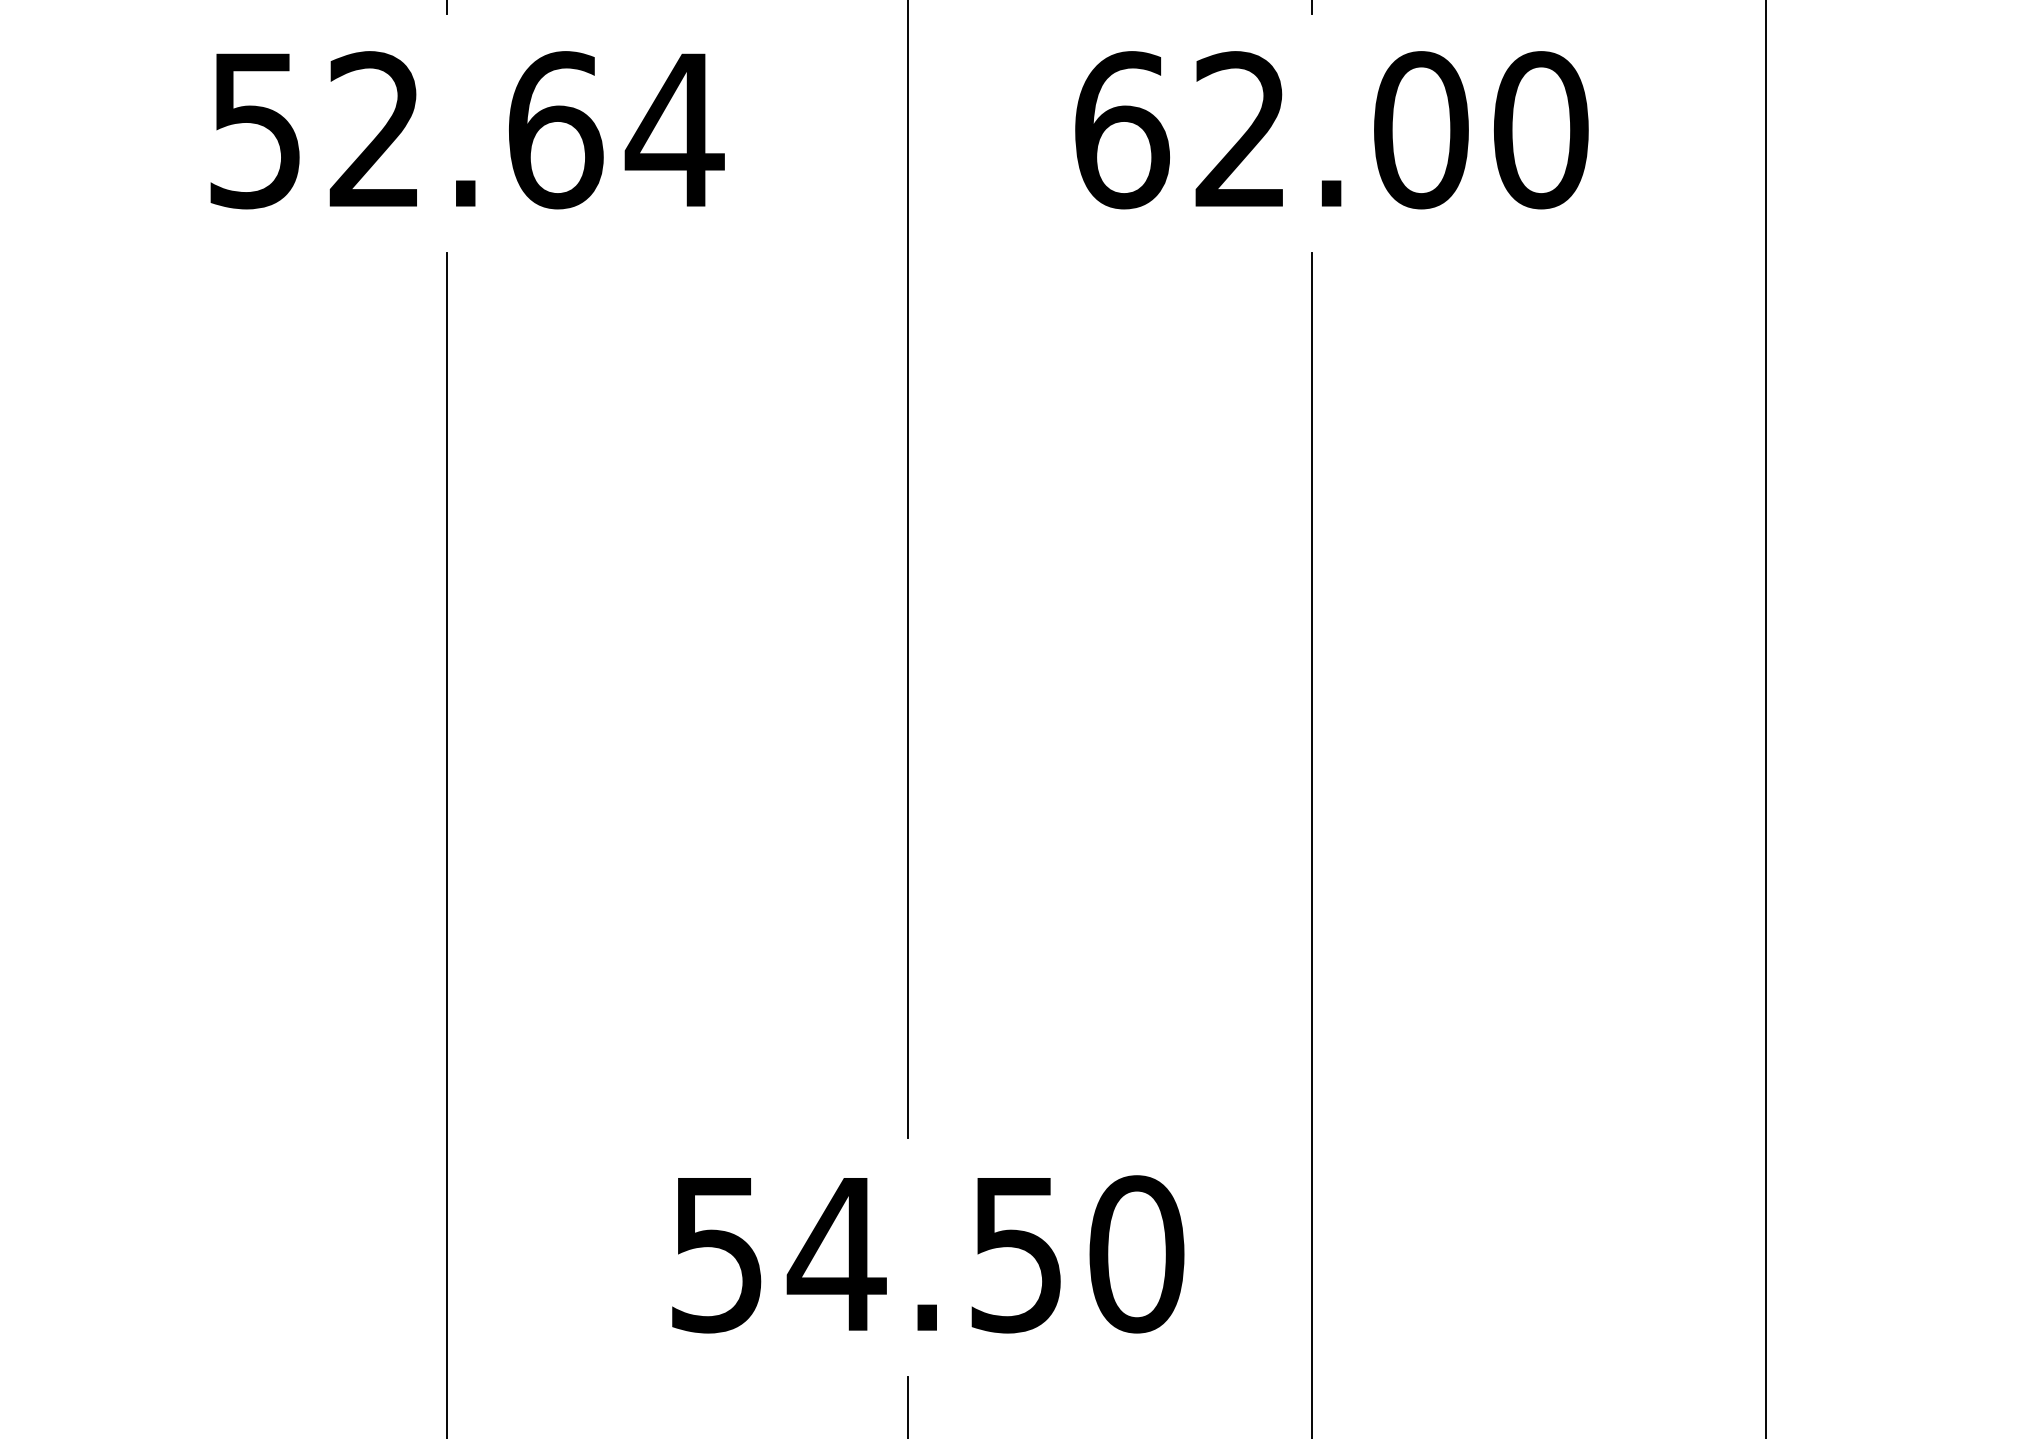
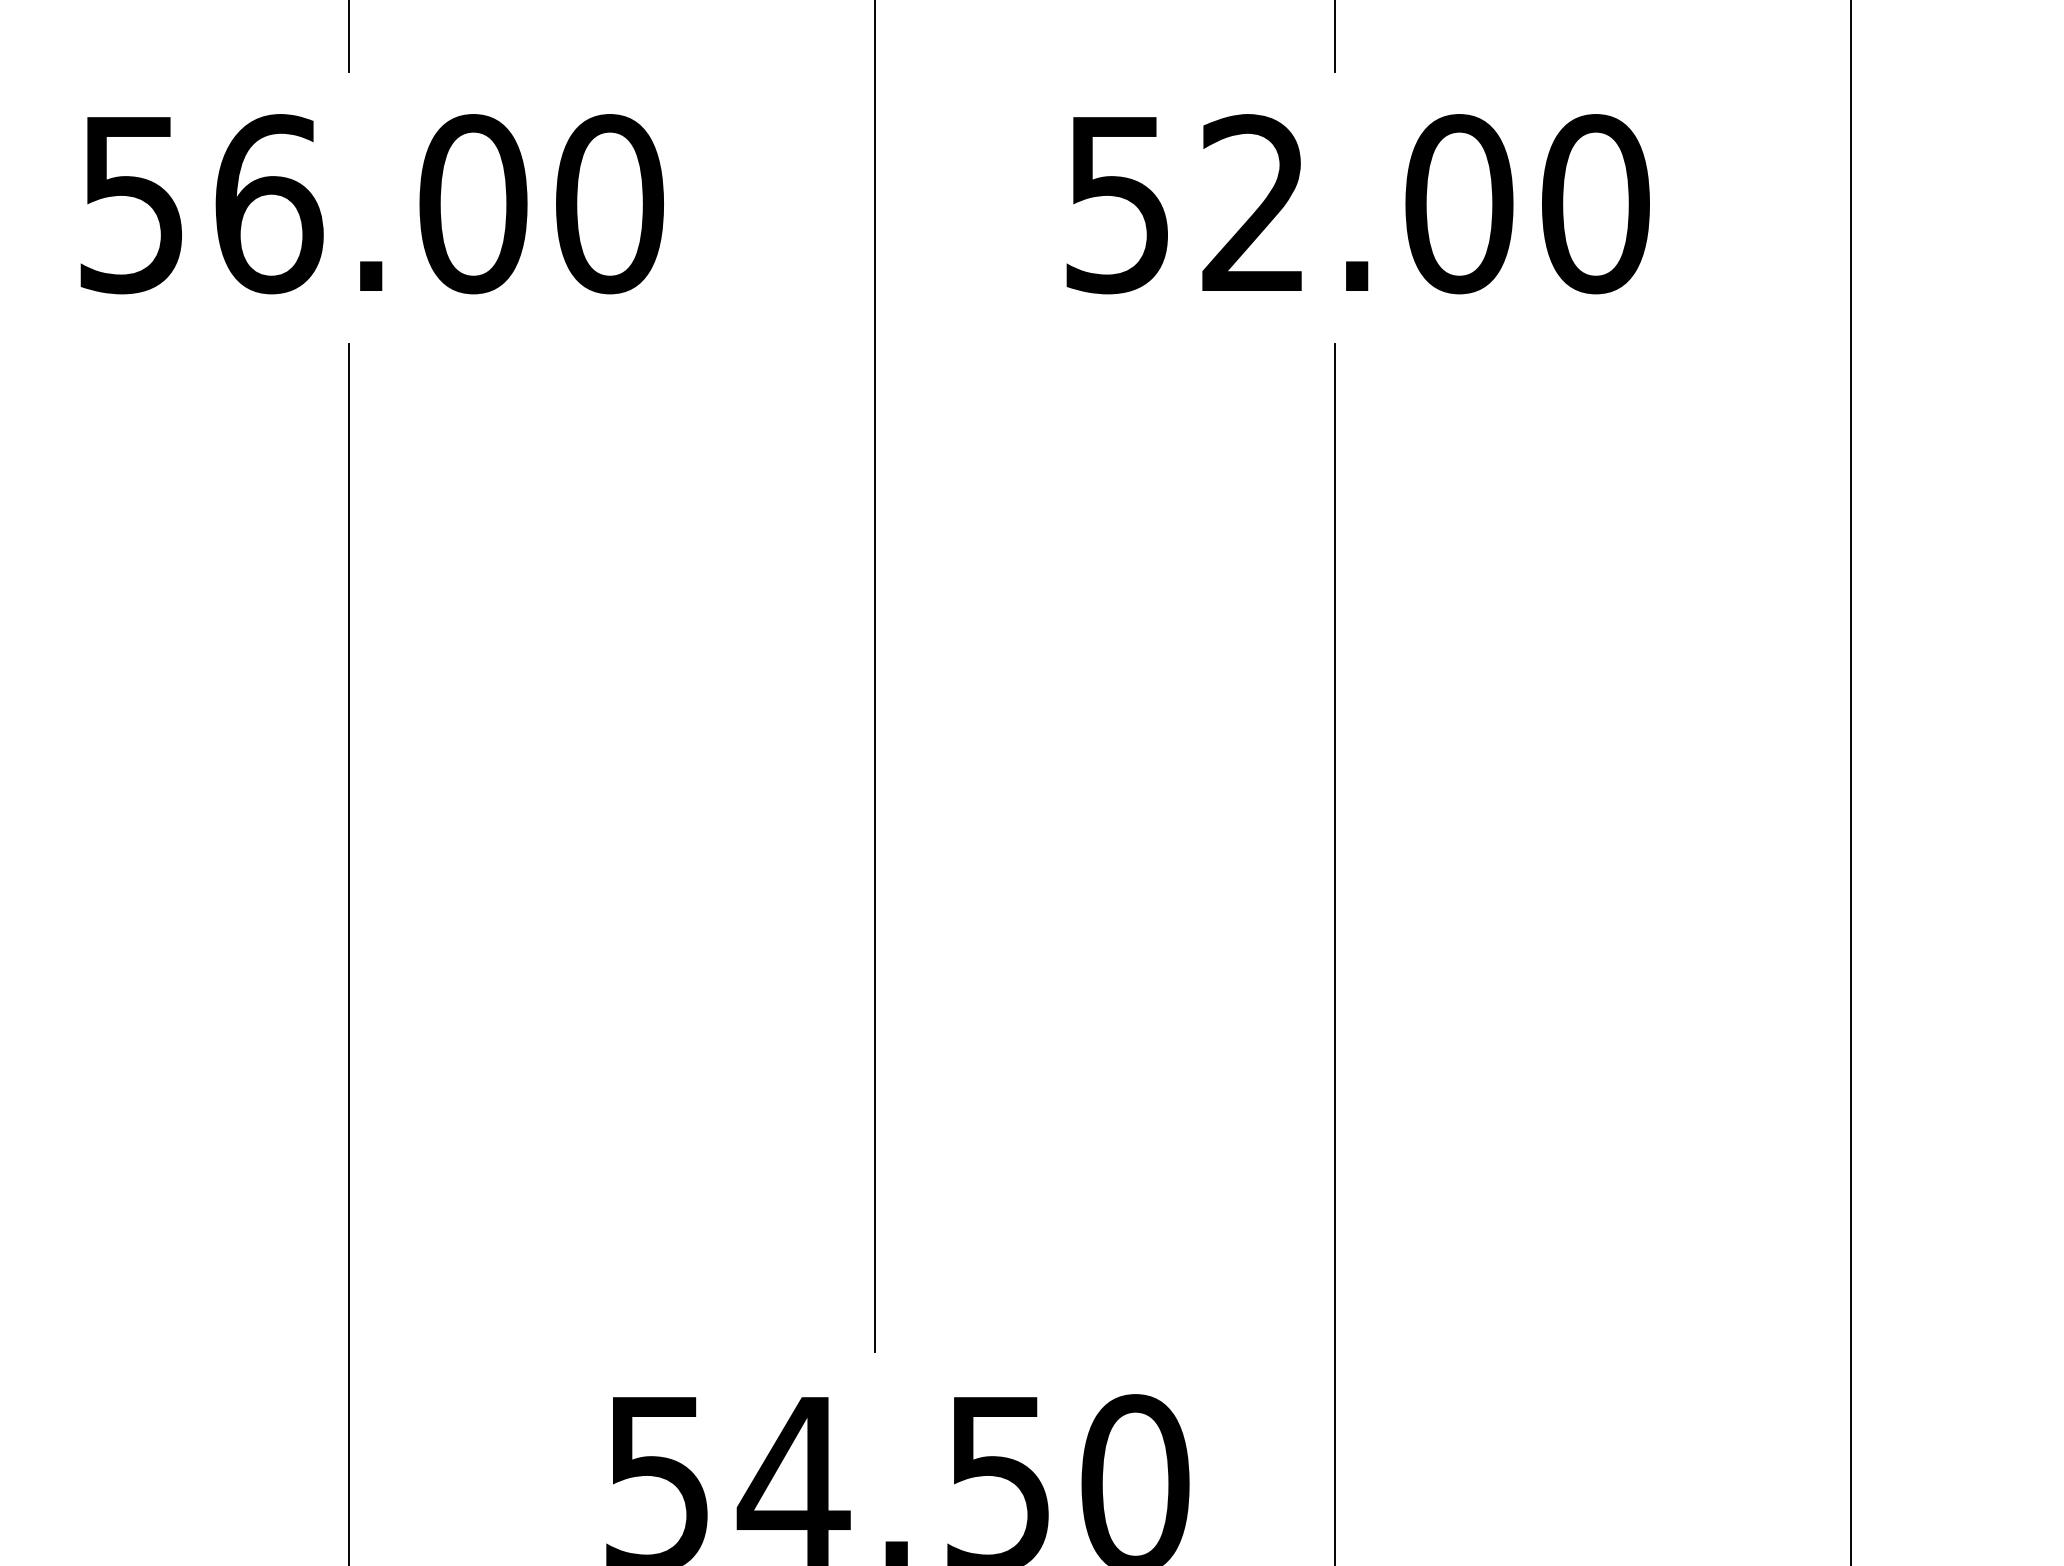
text: (526, 130) -> (440, 204), 52.64 -> 56.00
text: (1122, 130) -> (1119, 204), 62.00 -> 52.00

